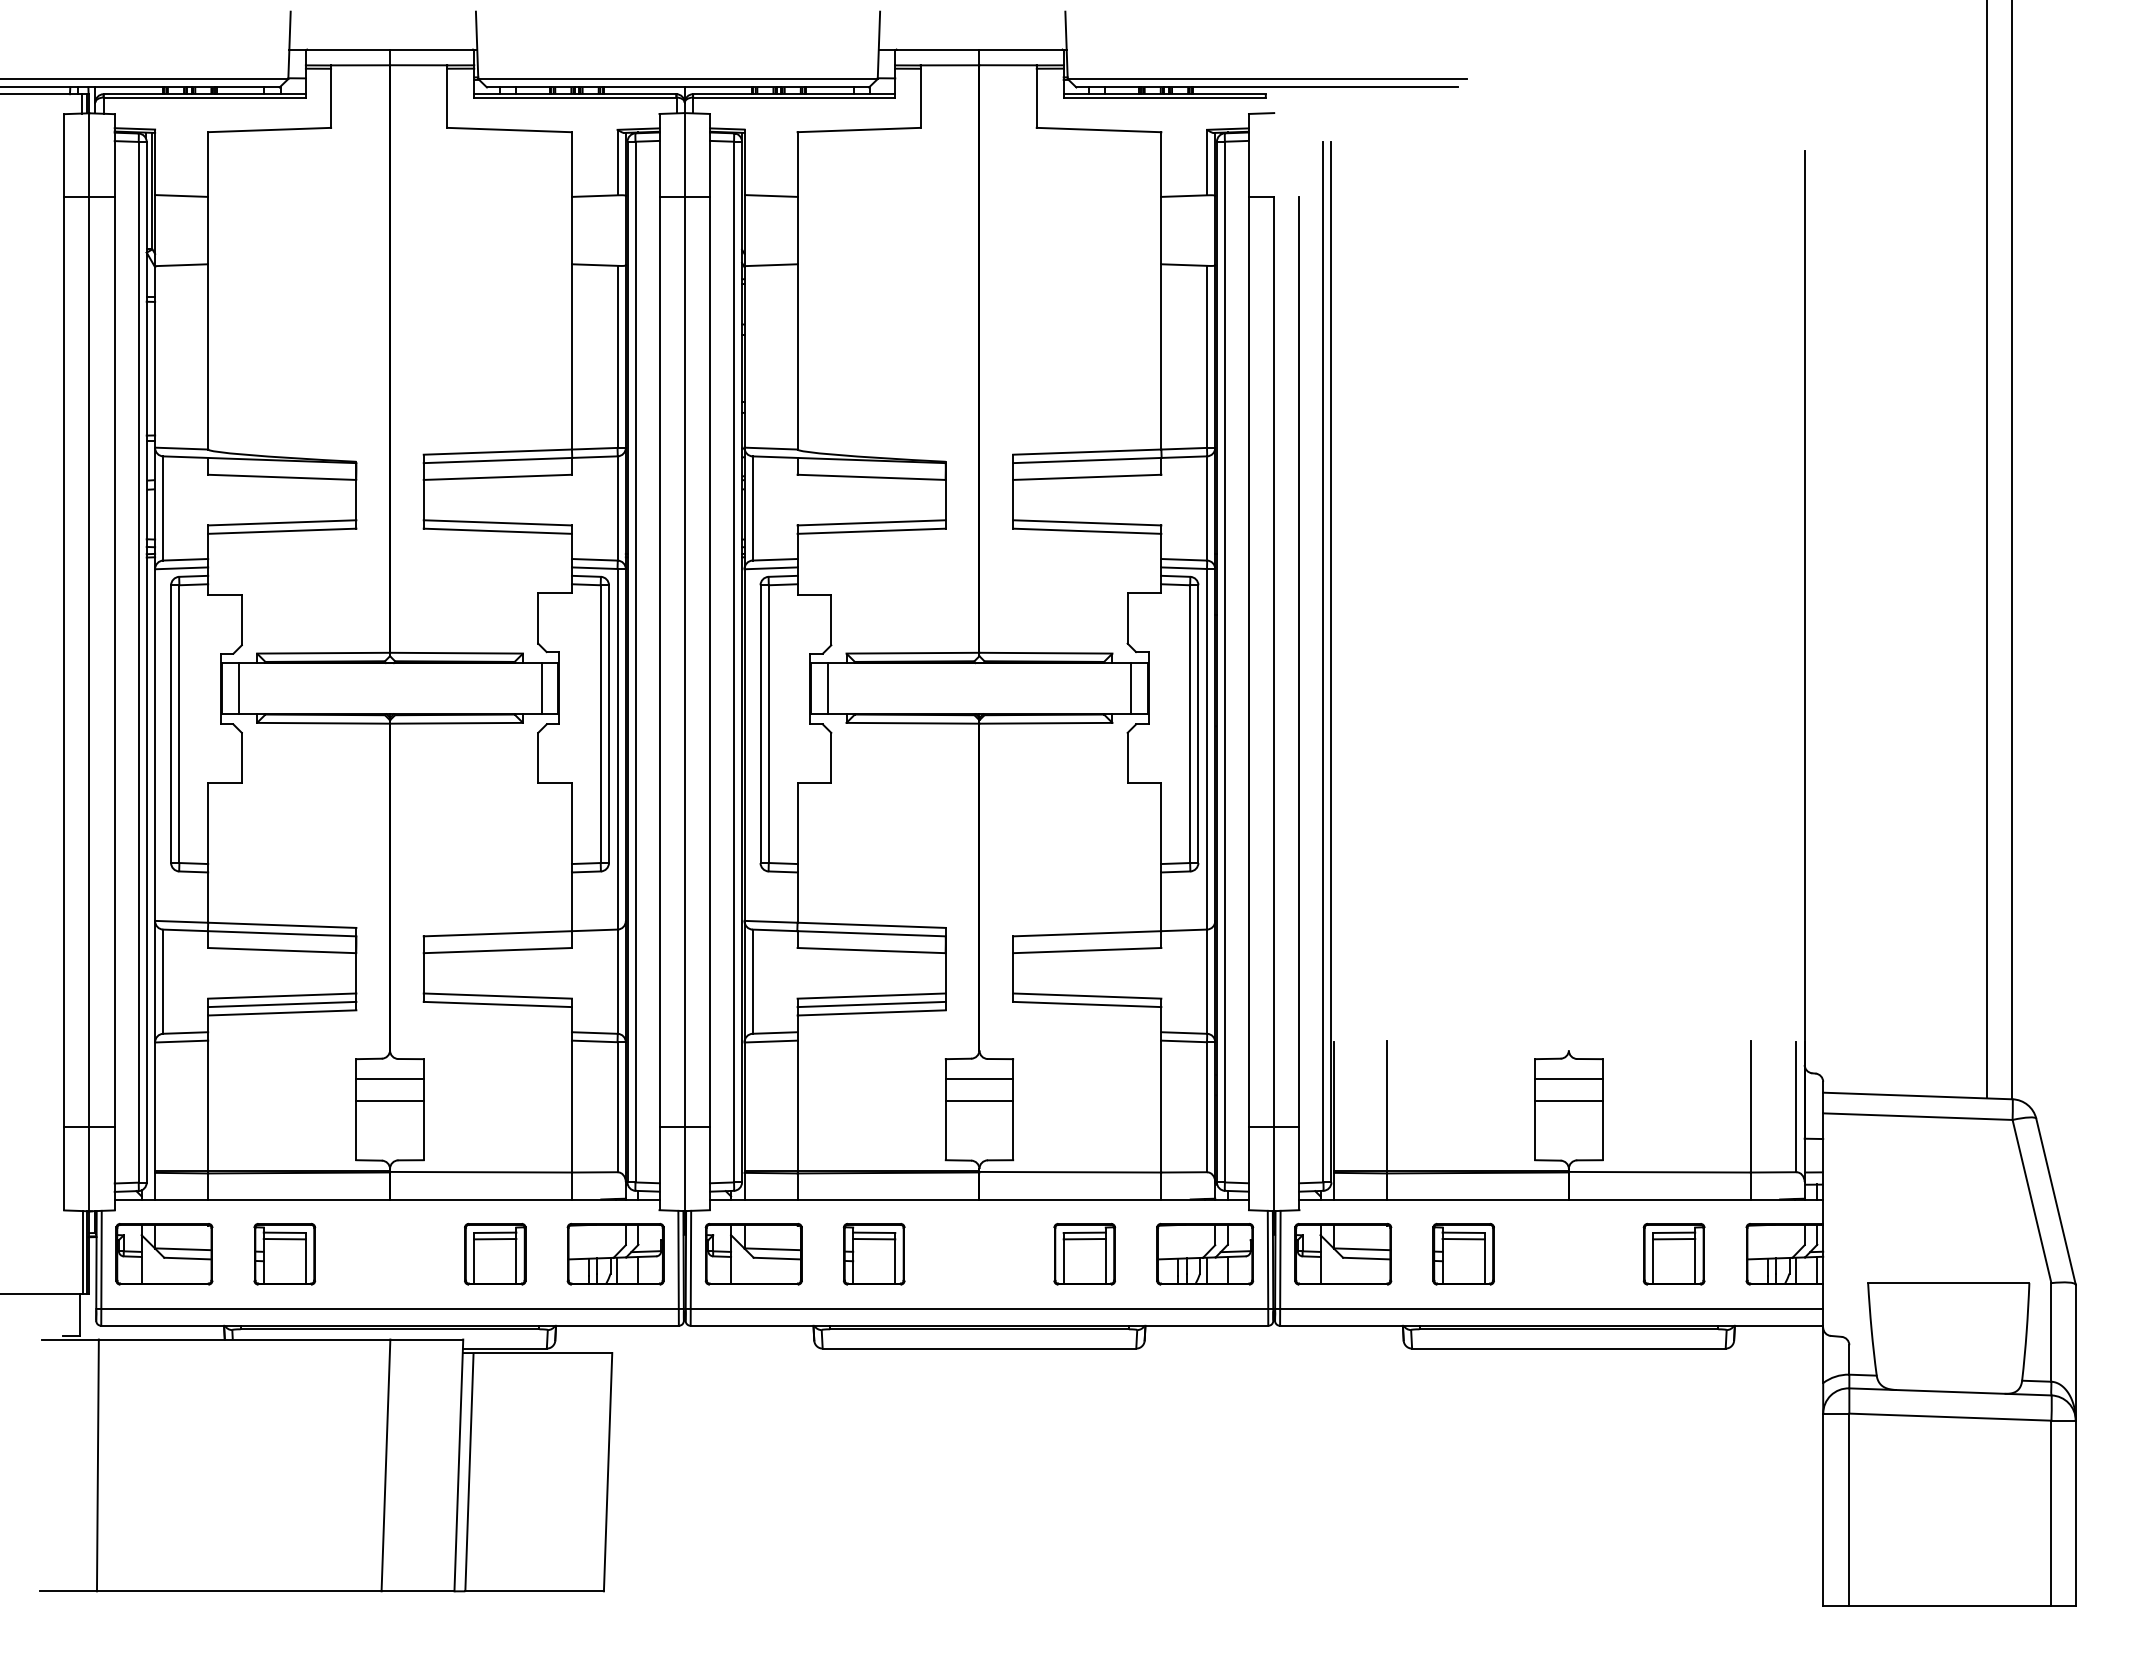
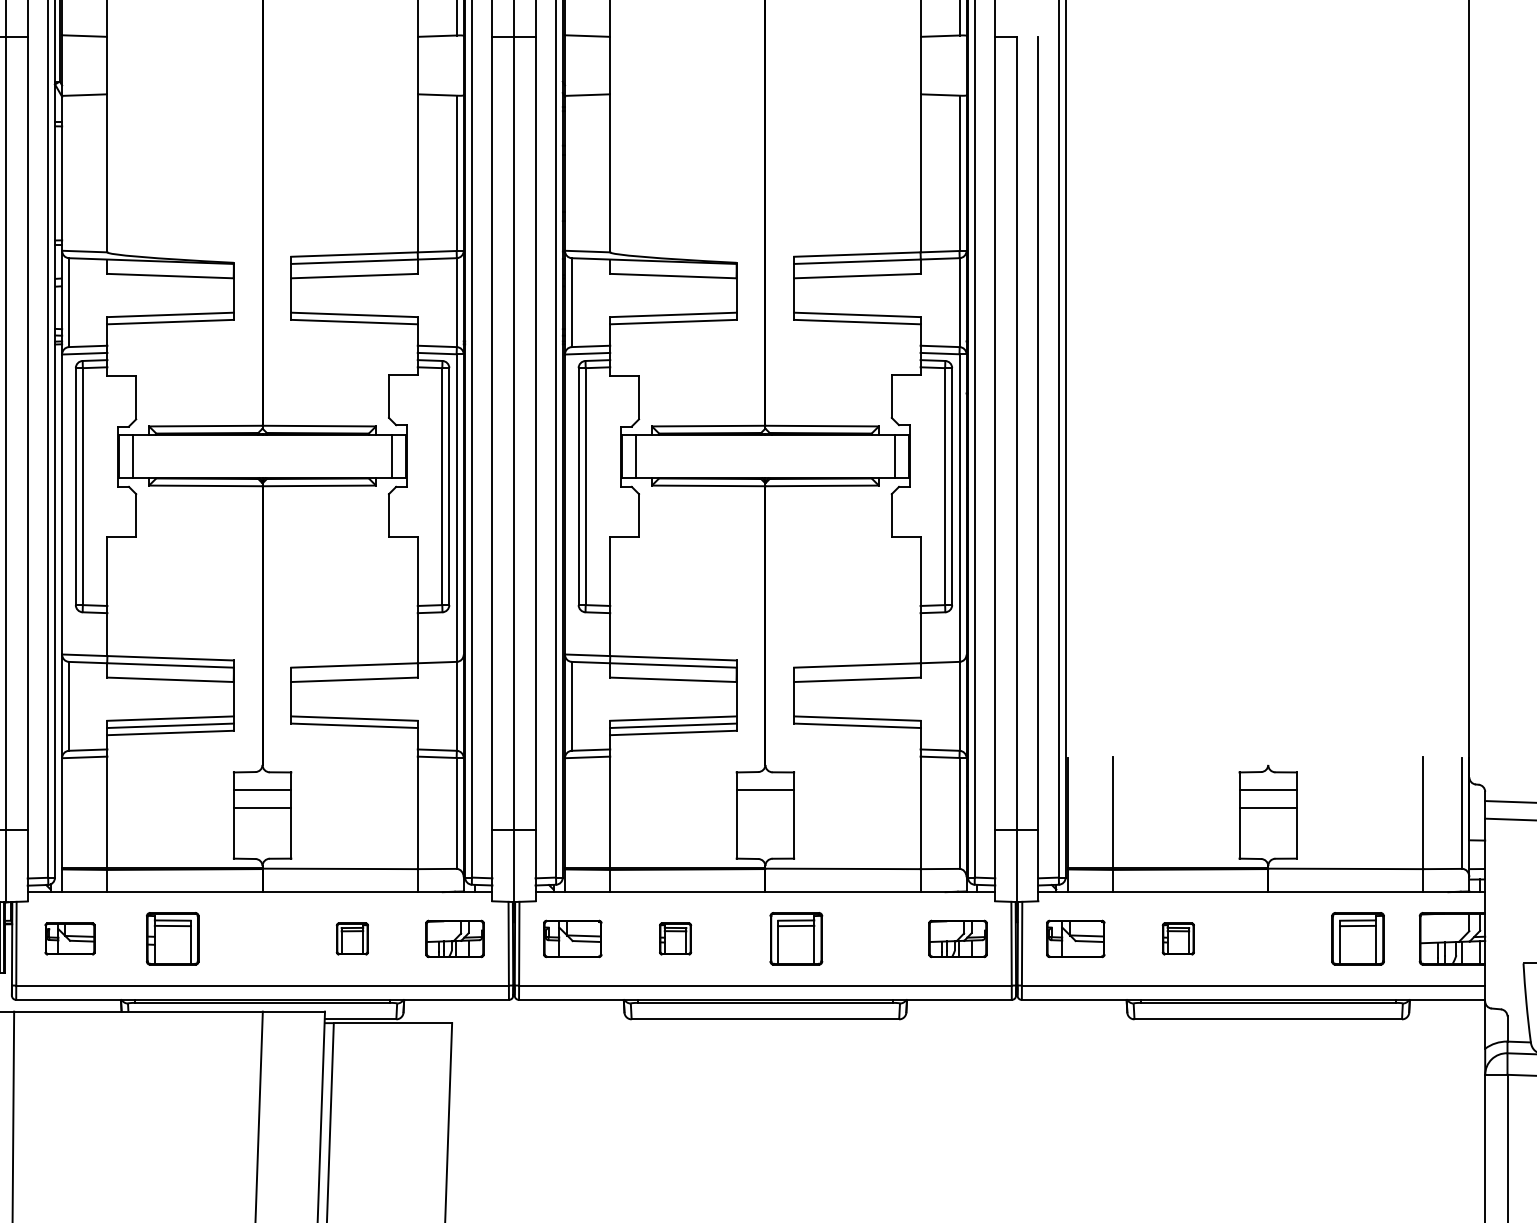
line: (979, 1100) -> (765, 807), removed
part: (164, 1254) -> (70, 939), size x0.6
part: (495, 1254) -> (352, 939), size x0.6
part: (615, 1254) -> (454, 939), size x0.7
part: (753, 1254) -> (572, 939), size x0.7
part: (873, 1254) -> (675, 939), size x0.6
part: (1084, 1254) -> (796, 939), moved
part: (1205, 1254) -> (958, 939), size x0.7
part: (1343, 1254) -> (1075, 939), size x0.7
part: (1463, 1254) -> (1178, 939), size x0.6

